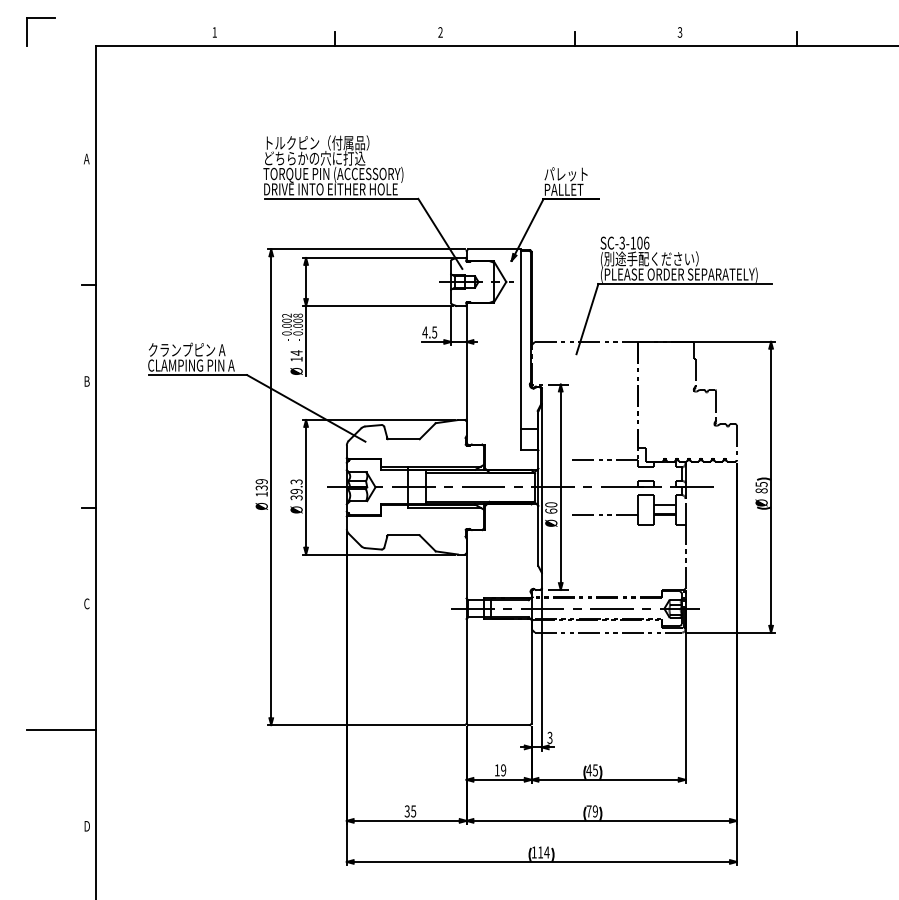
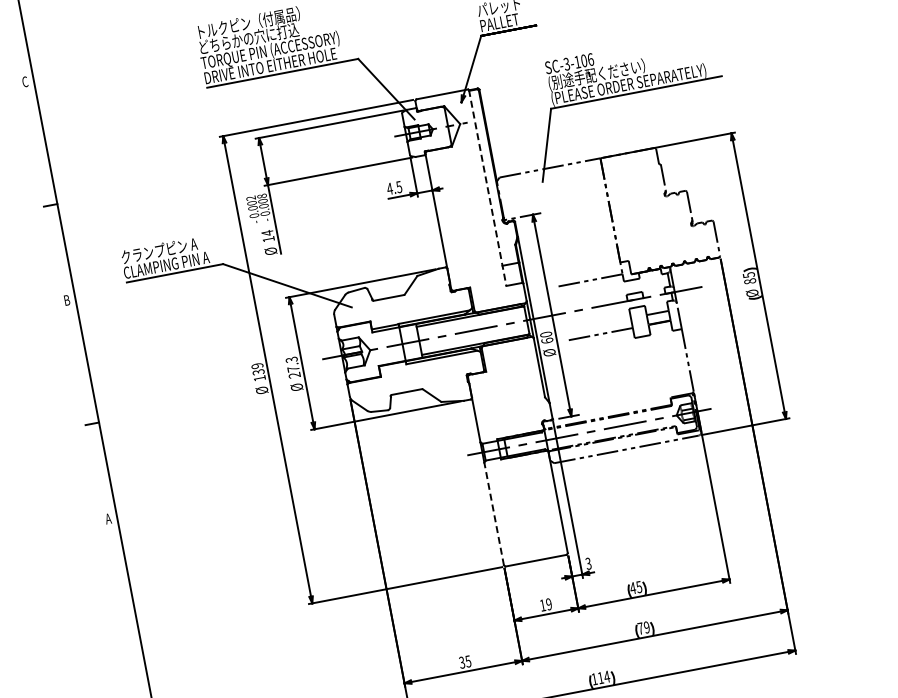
text: (86, 158) -> (24, 81), A -> C
line: (521, 349) -> (487, 187), solid -> dashed
text: (296, 494) -> (293, 372), 39.3 -> 27.3
text: (86, 603) -> (108, 518), C -> A
line: (466, 670) -> (493, 513), solid -> dashed
line: (61, 729) -> (107, 647), removed

